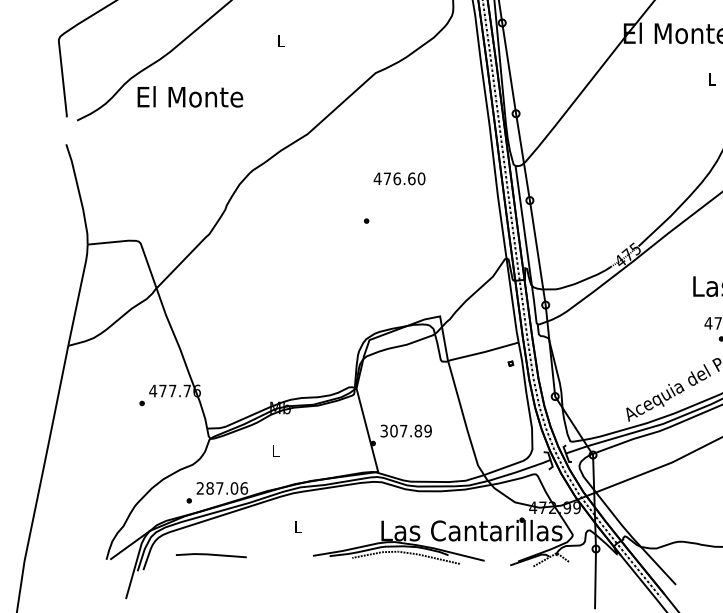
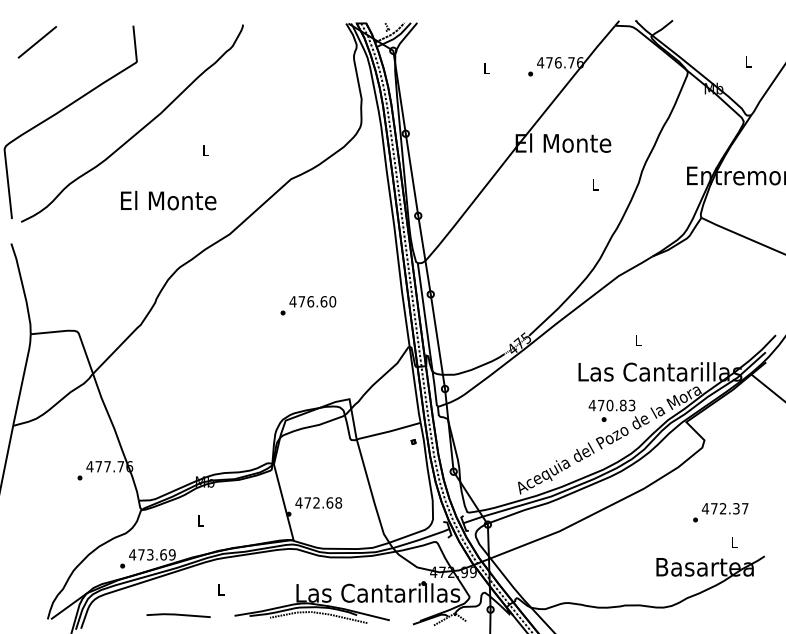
text: (190, 96) -> (168, 200), moved
text: (399, 178) -> (312, 301), moved
text: (405, 430) -> (318, 502), 307.89 -> 472.68
text: (222, 488) -> (152, 554), 287.06 -> 473.69
line: (211, 555) -> (178, 615), moved

